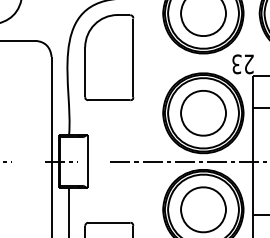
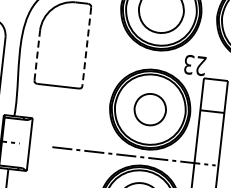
line: (133, 58) -> (86, 47), solid -> dashed
line: (85, 72) -> (37, 55), solid -> dashed
part: (203, 113) -> (150, 109), size x0.7

